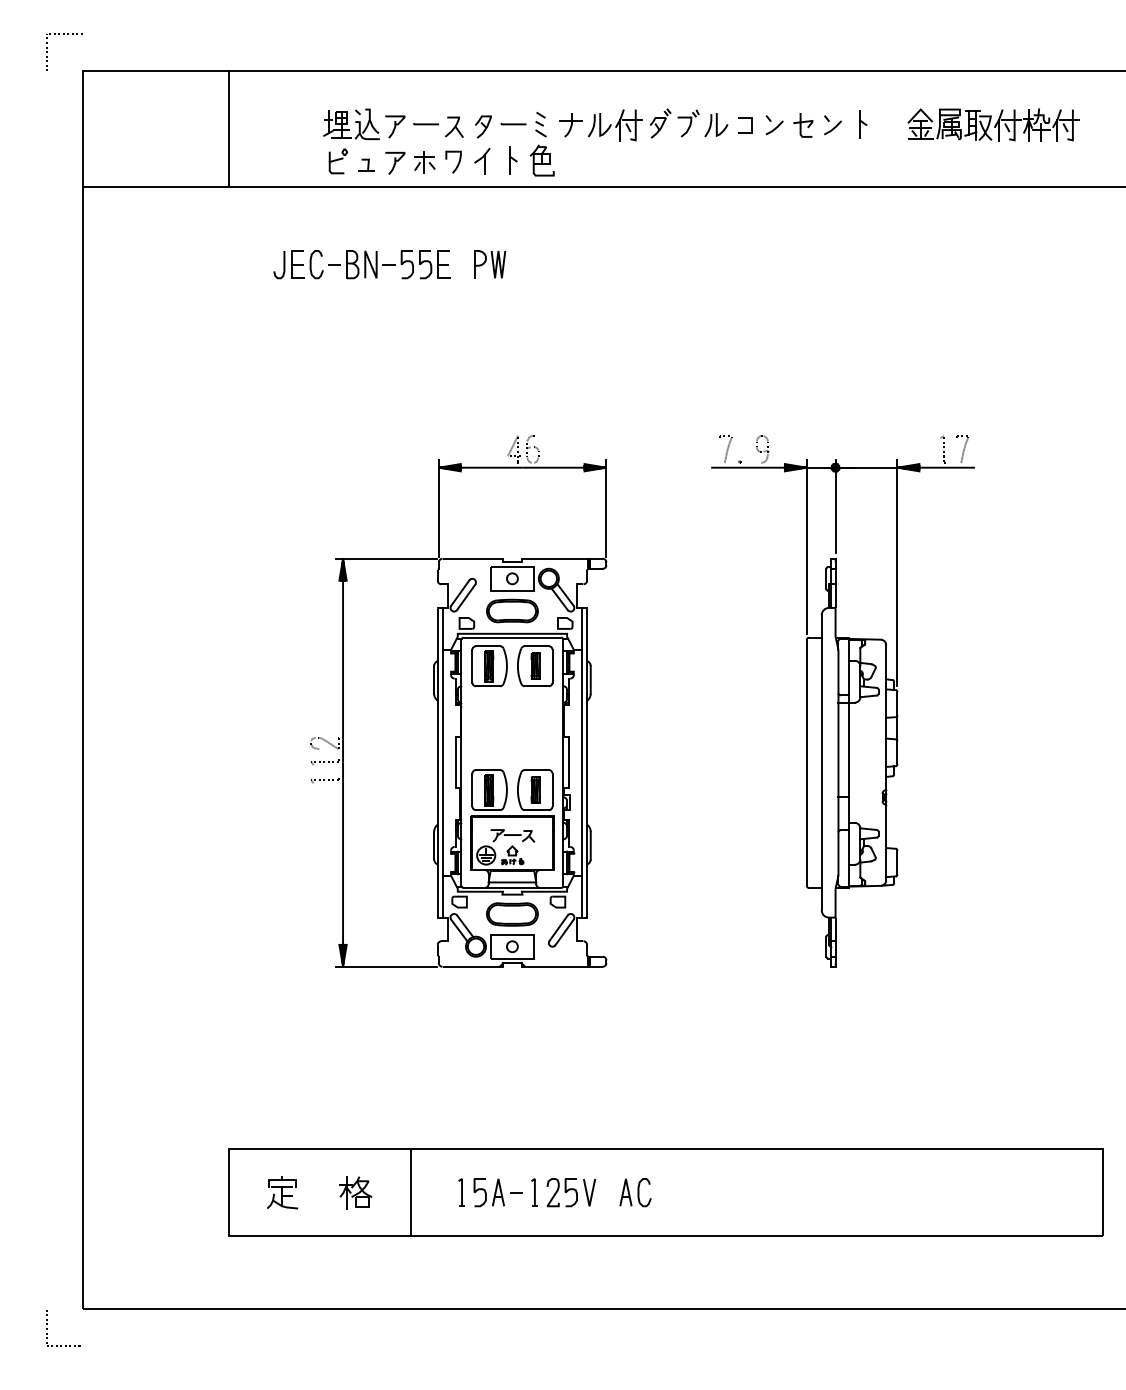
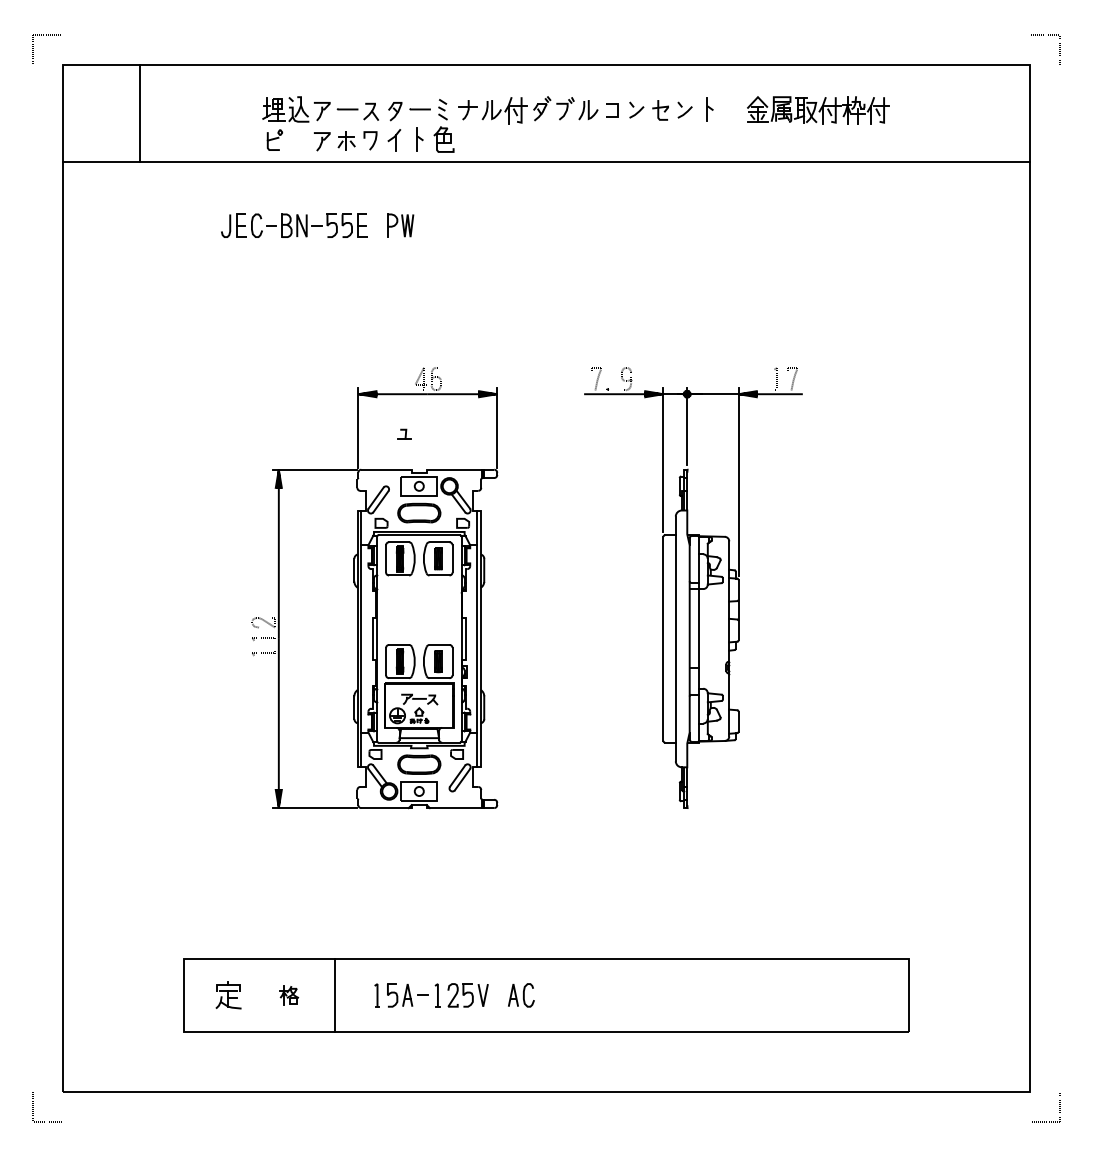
line: (228, 128) -> (139, 112), moved
part: (366, 164) -> (404, 433), moved
part: (355, 1192) -> (289, 995), size x0.7

